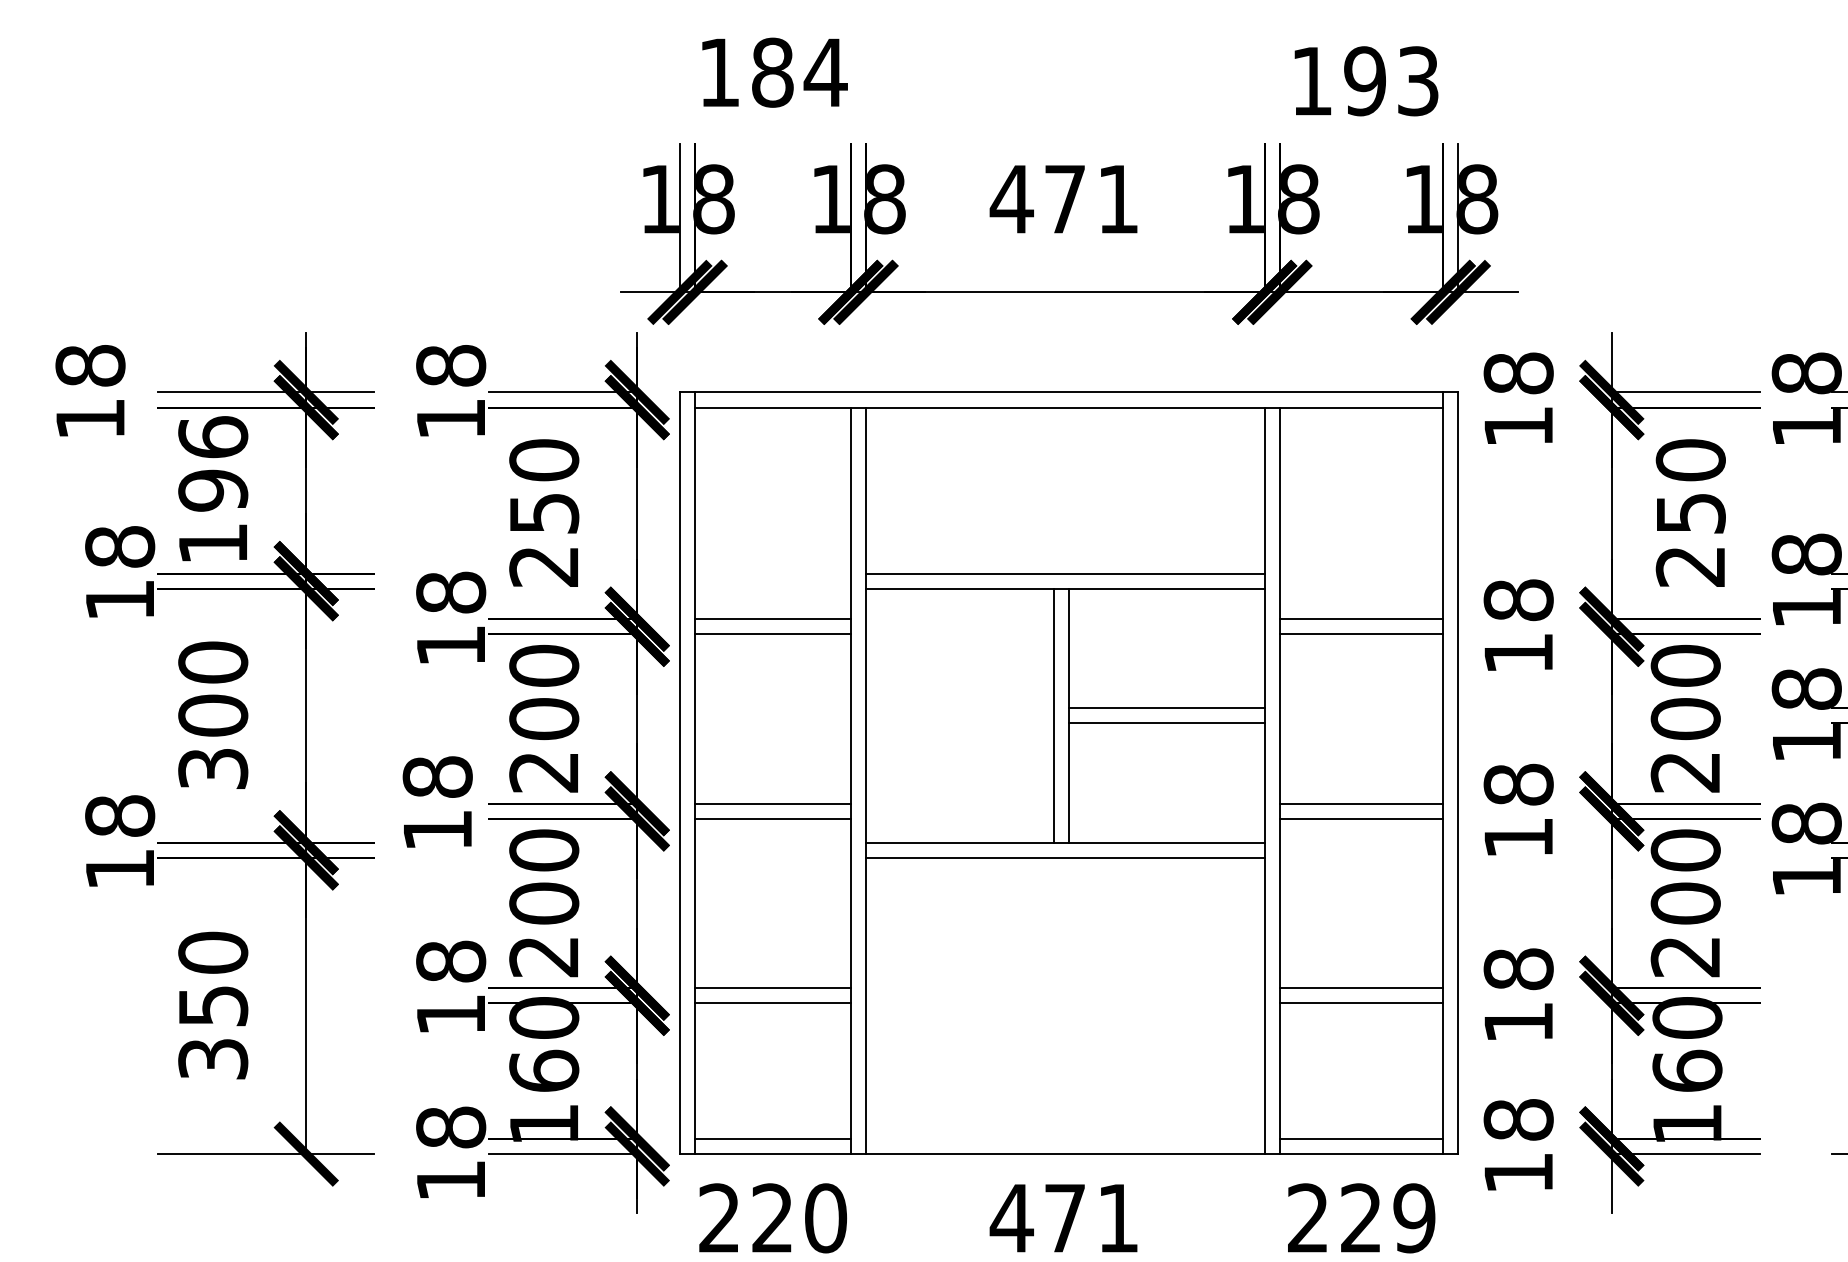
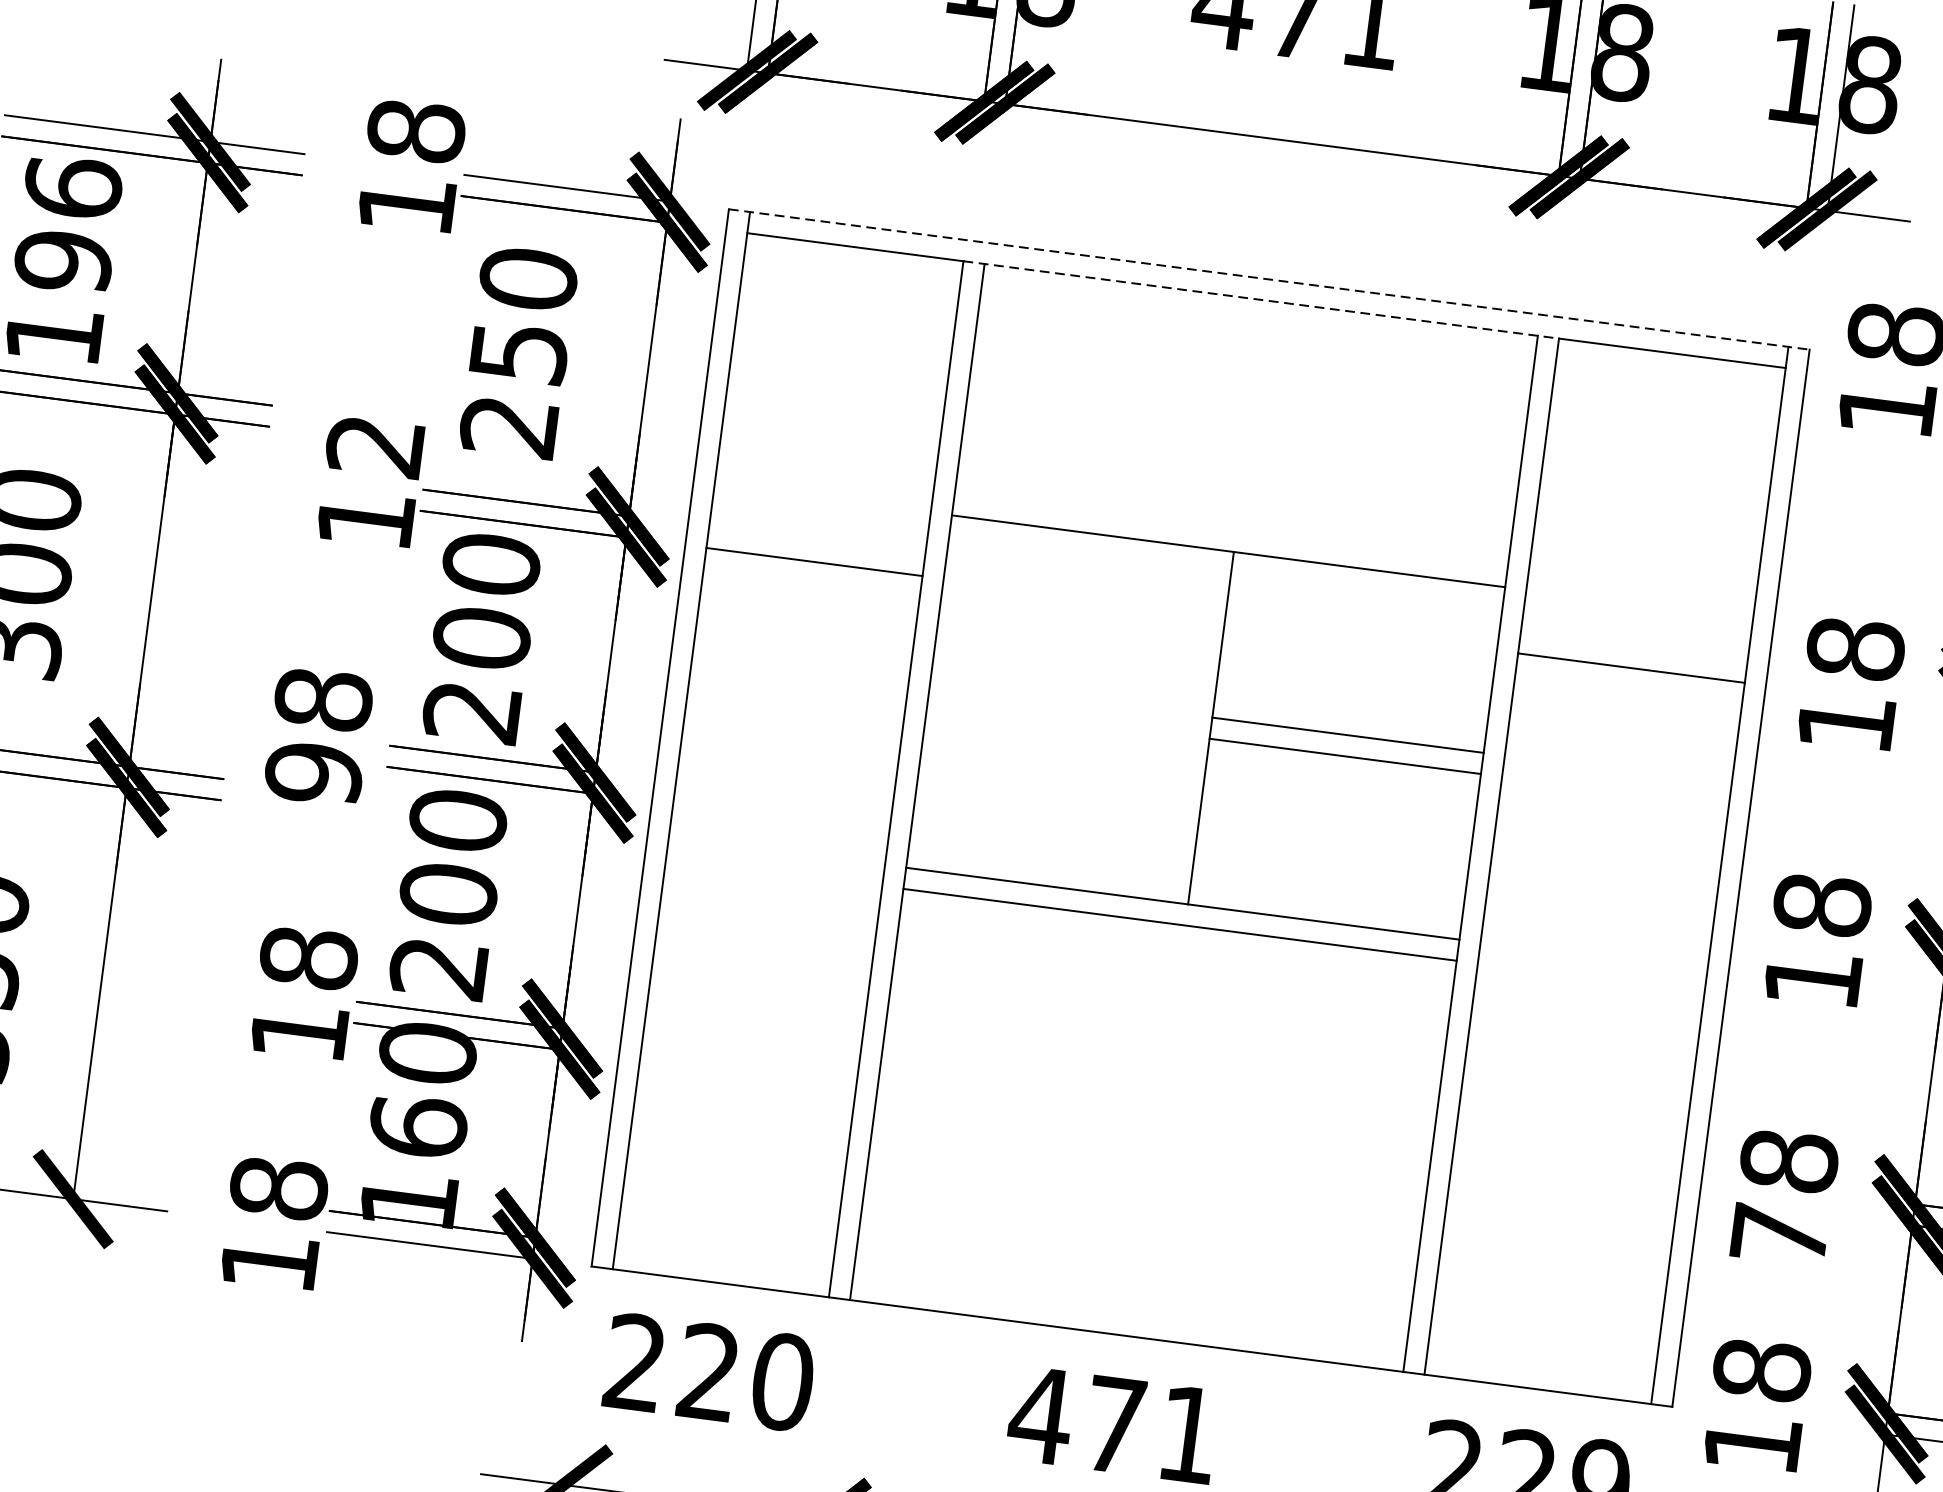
line: (1069, 392) -> (1269, 279), solid -> dashed
line: (1065, 407) -> (1261, 299), solid -> dashed
line: (1065, 573) -> (1231, 530), removed
text: (451, 592) -> (375, 445), 18 -> 12
line: (772, 619) -> (816, 541), removed
line: (1361, 619) -> (1634, 647), removed
line: (1053, 715) -> (1189, 725), removed
line: (772, 803) -> (783, 796), removed
line: (1361, 803) -> (1600, 902), removed
line: (772, 818) -> (780, 817), removed
line: (1361, 818) -> (1598, 923), removed
text: (437, 830) -> (313, 773), 18 -> 98
line: (772, 988) -> (750, 1053), removed
line: (1361, 988) -> (1567, 1159), removed
line: (772, 1003) -> (747, 1074), removed
line: (1361, 1003) -> (1564, 1180), removed
text: (1518, 1022) -> (1779, 1235), 18 -> 78
line: (772, 1138) -> (723, 1261), removed
line: (1361, 1138) -> (1540, 1367), removed

